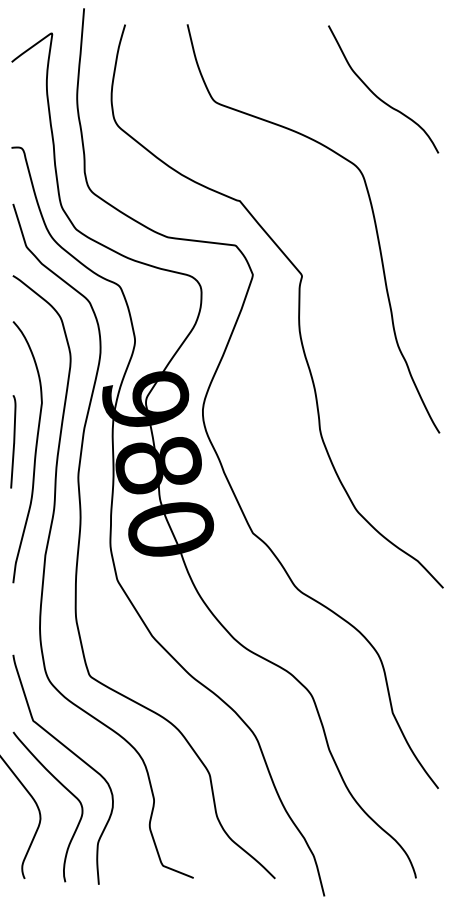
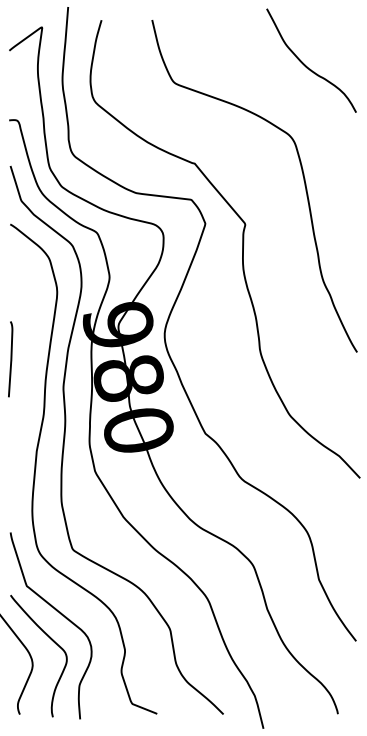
curve: (377, 95) -> (306, 65), moved
curve: (34, 452) -> (27, 368), removed

